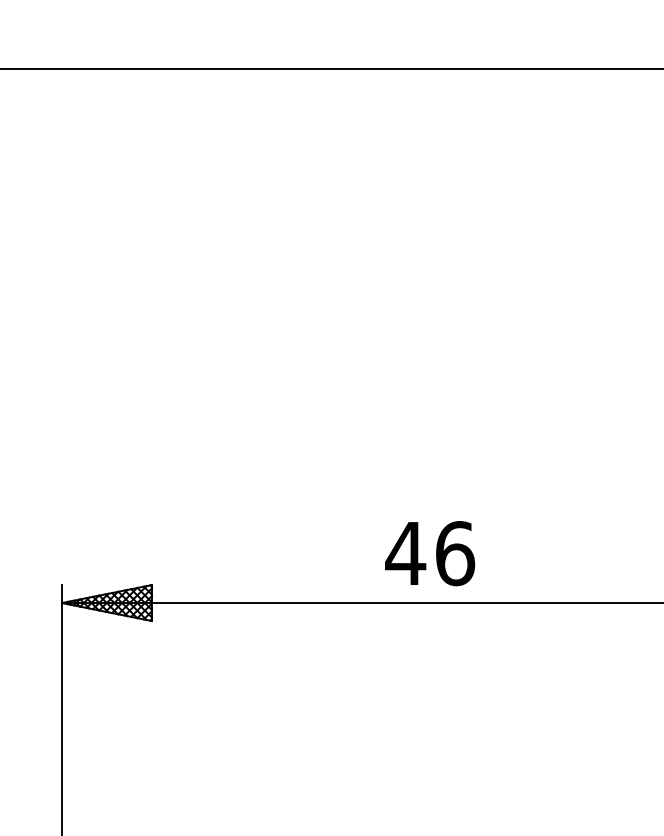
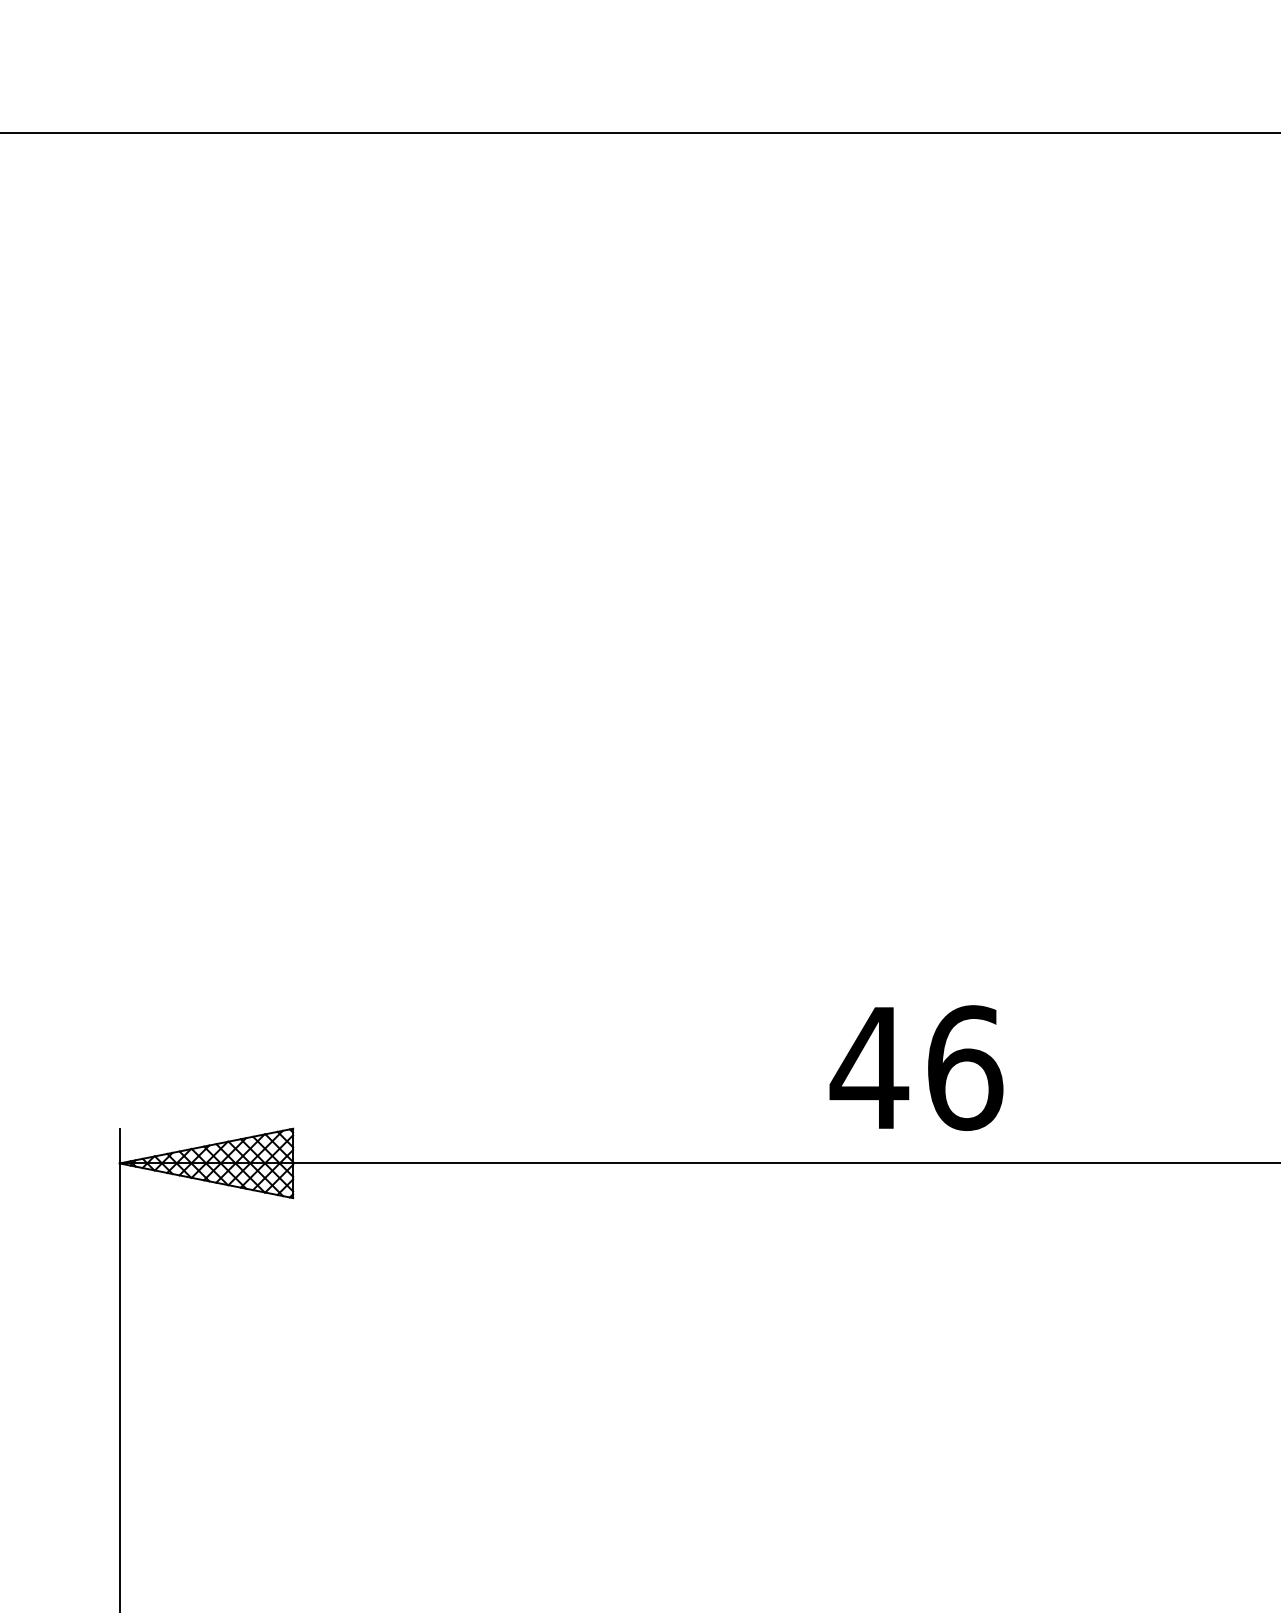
text: (430, 553) -> (917, 1067), moved

